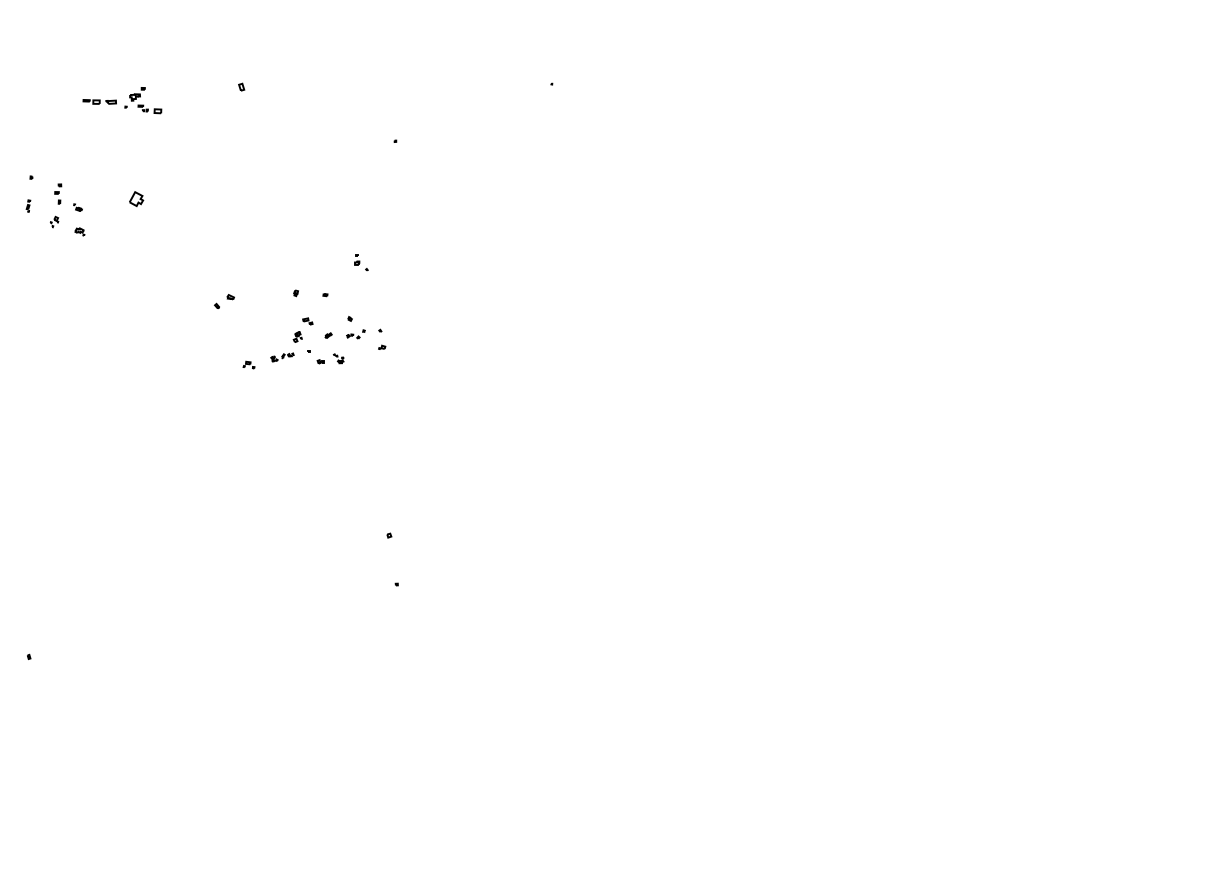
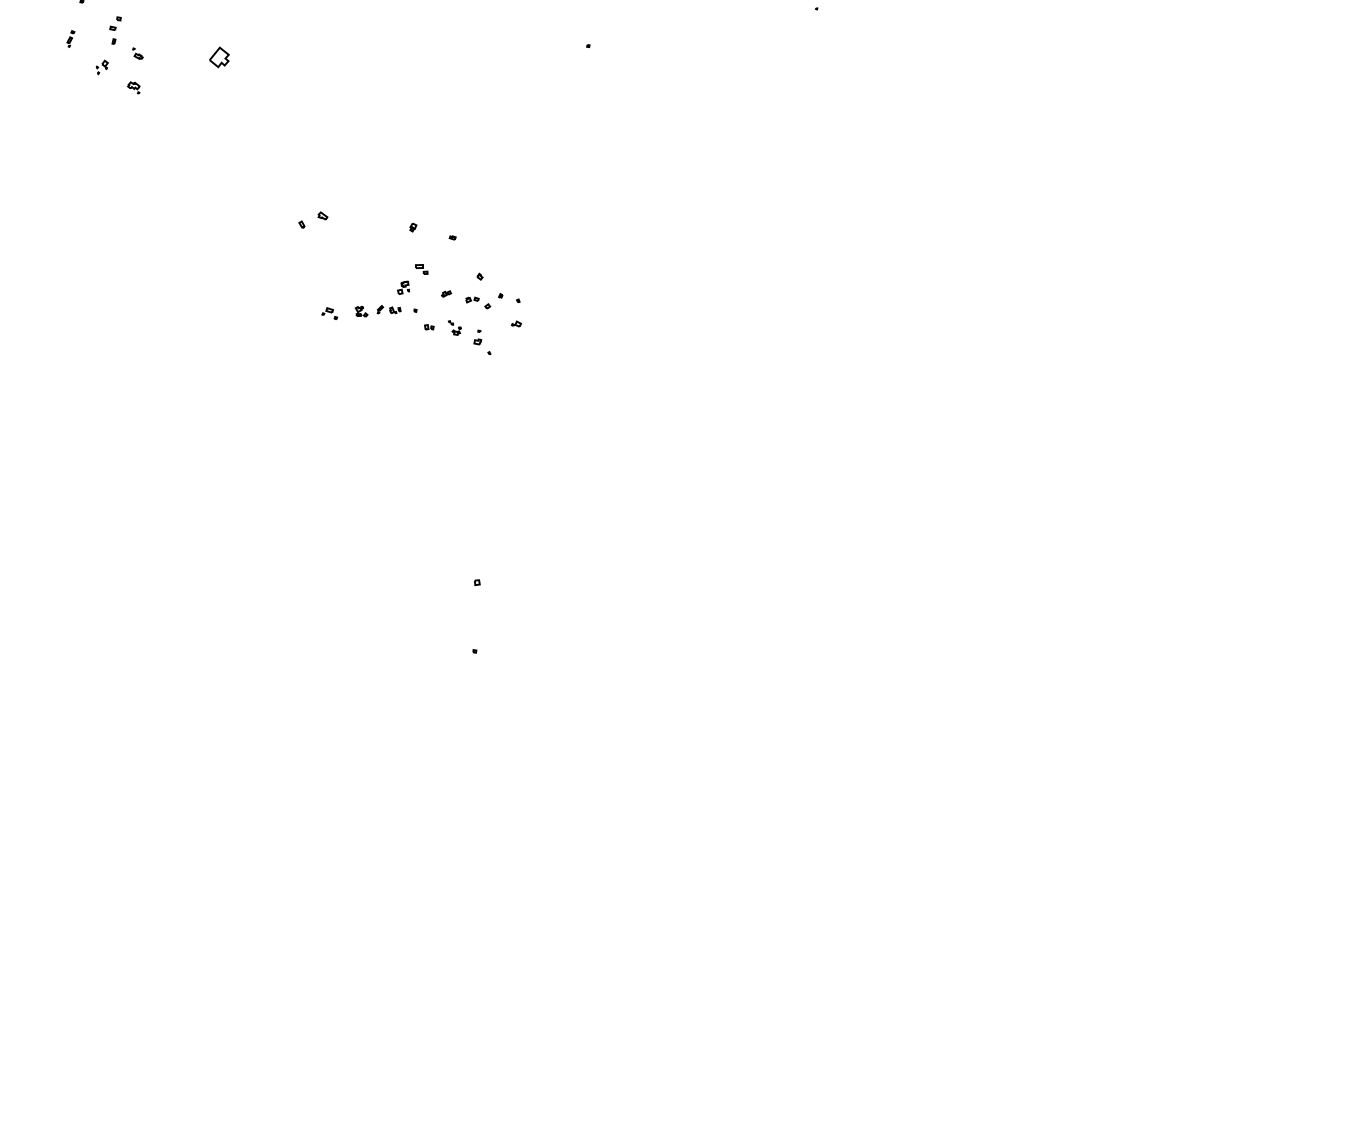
part: (361, 262) -> (483, 341), moved
part: (355, 334) -> (483, 299), size x1.43
part: (282, 357) -> (377, 311), size x1.43

